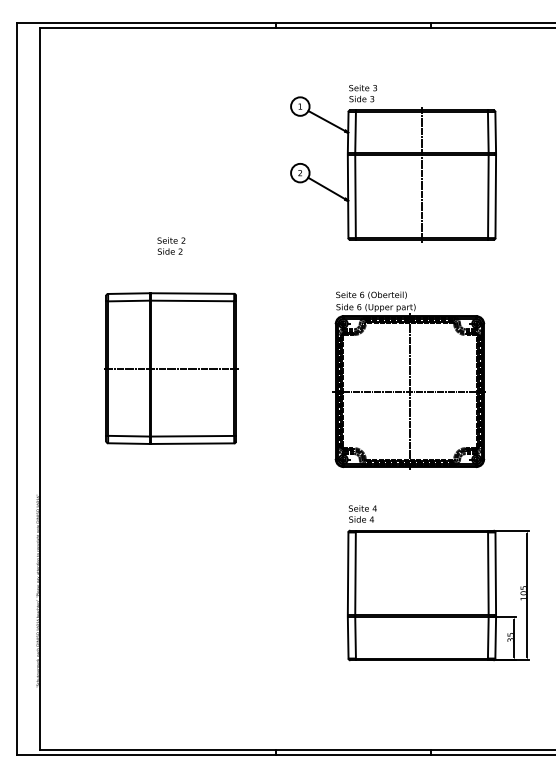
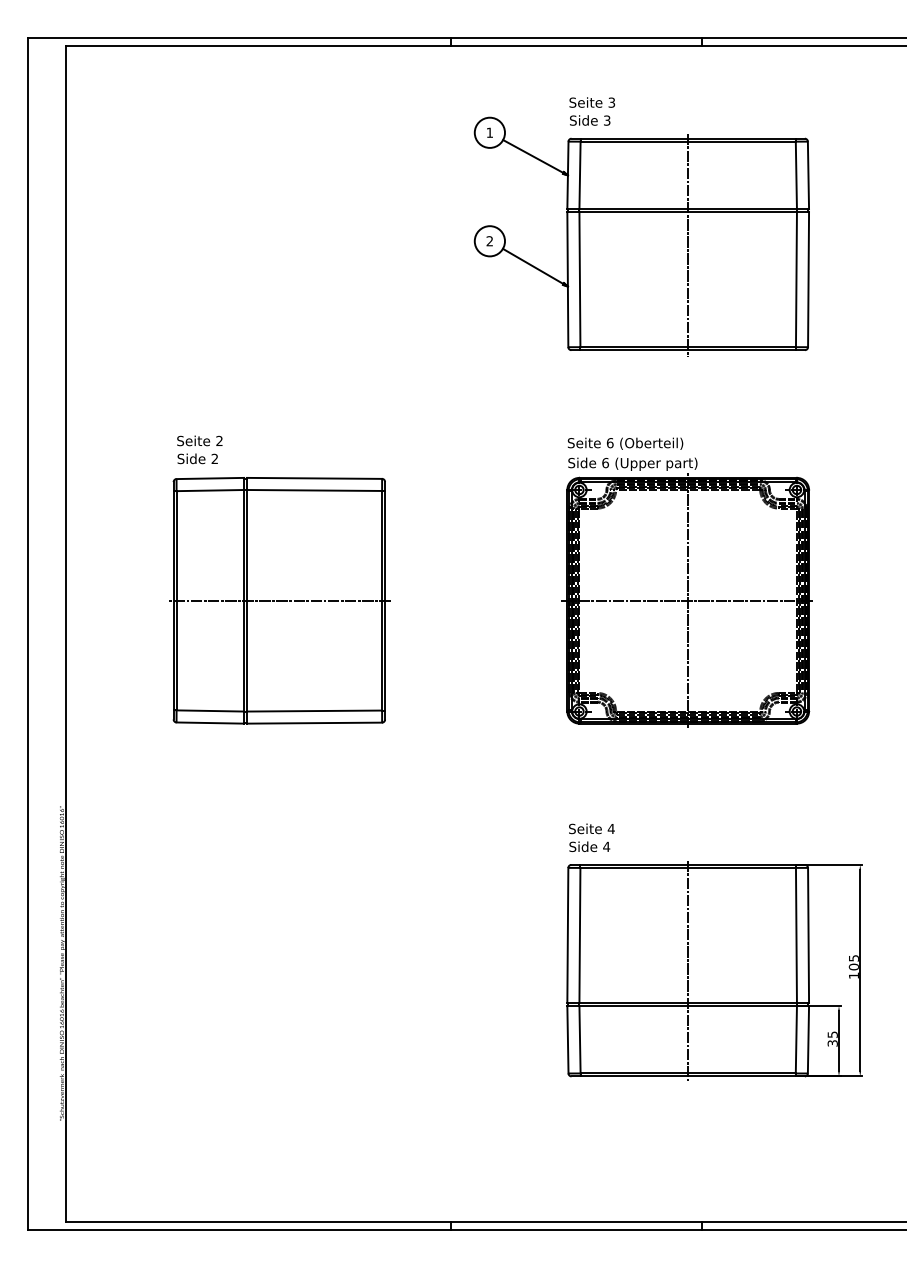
part: (393, 163) -> (641, 225), moved
text: (171, 245) -> (199, 448), moved
part: (408, 380) -> (685, 582), moved
line: (421, 595) -> (687, 970), added

